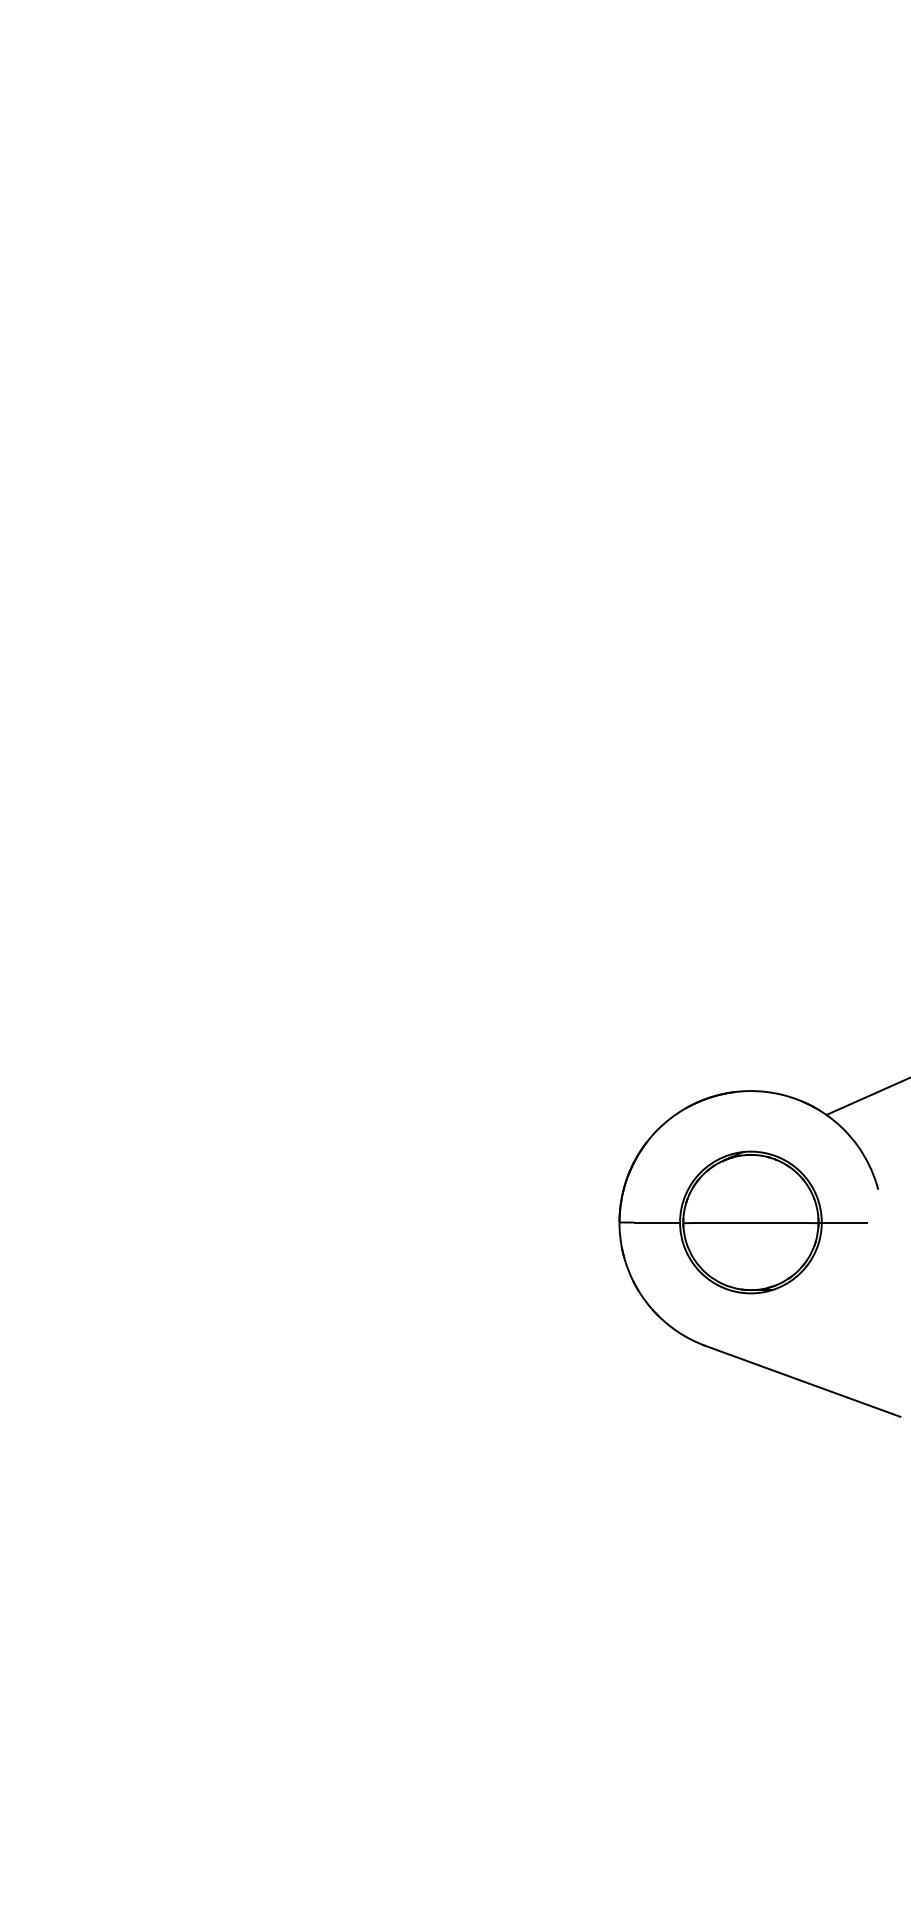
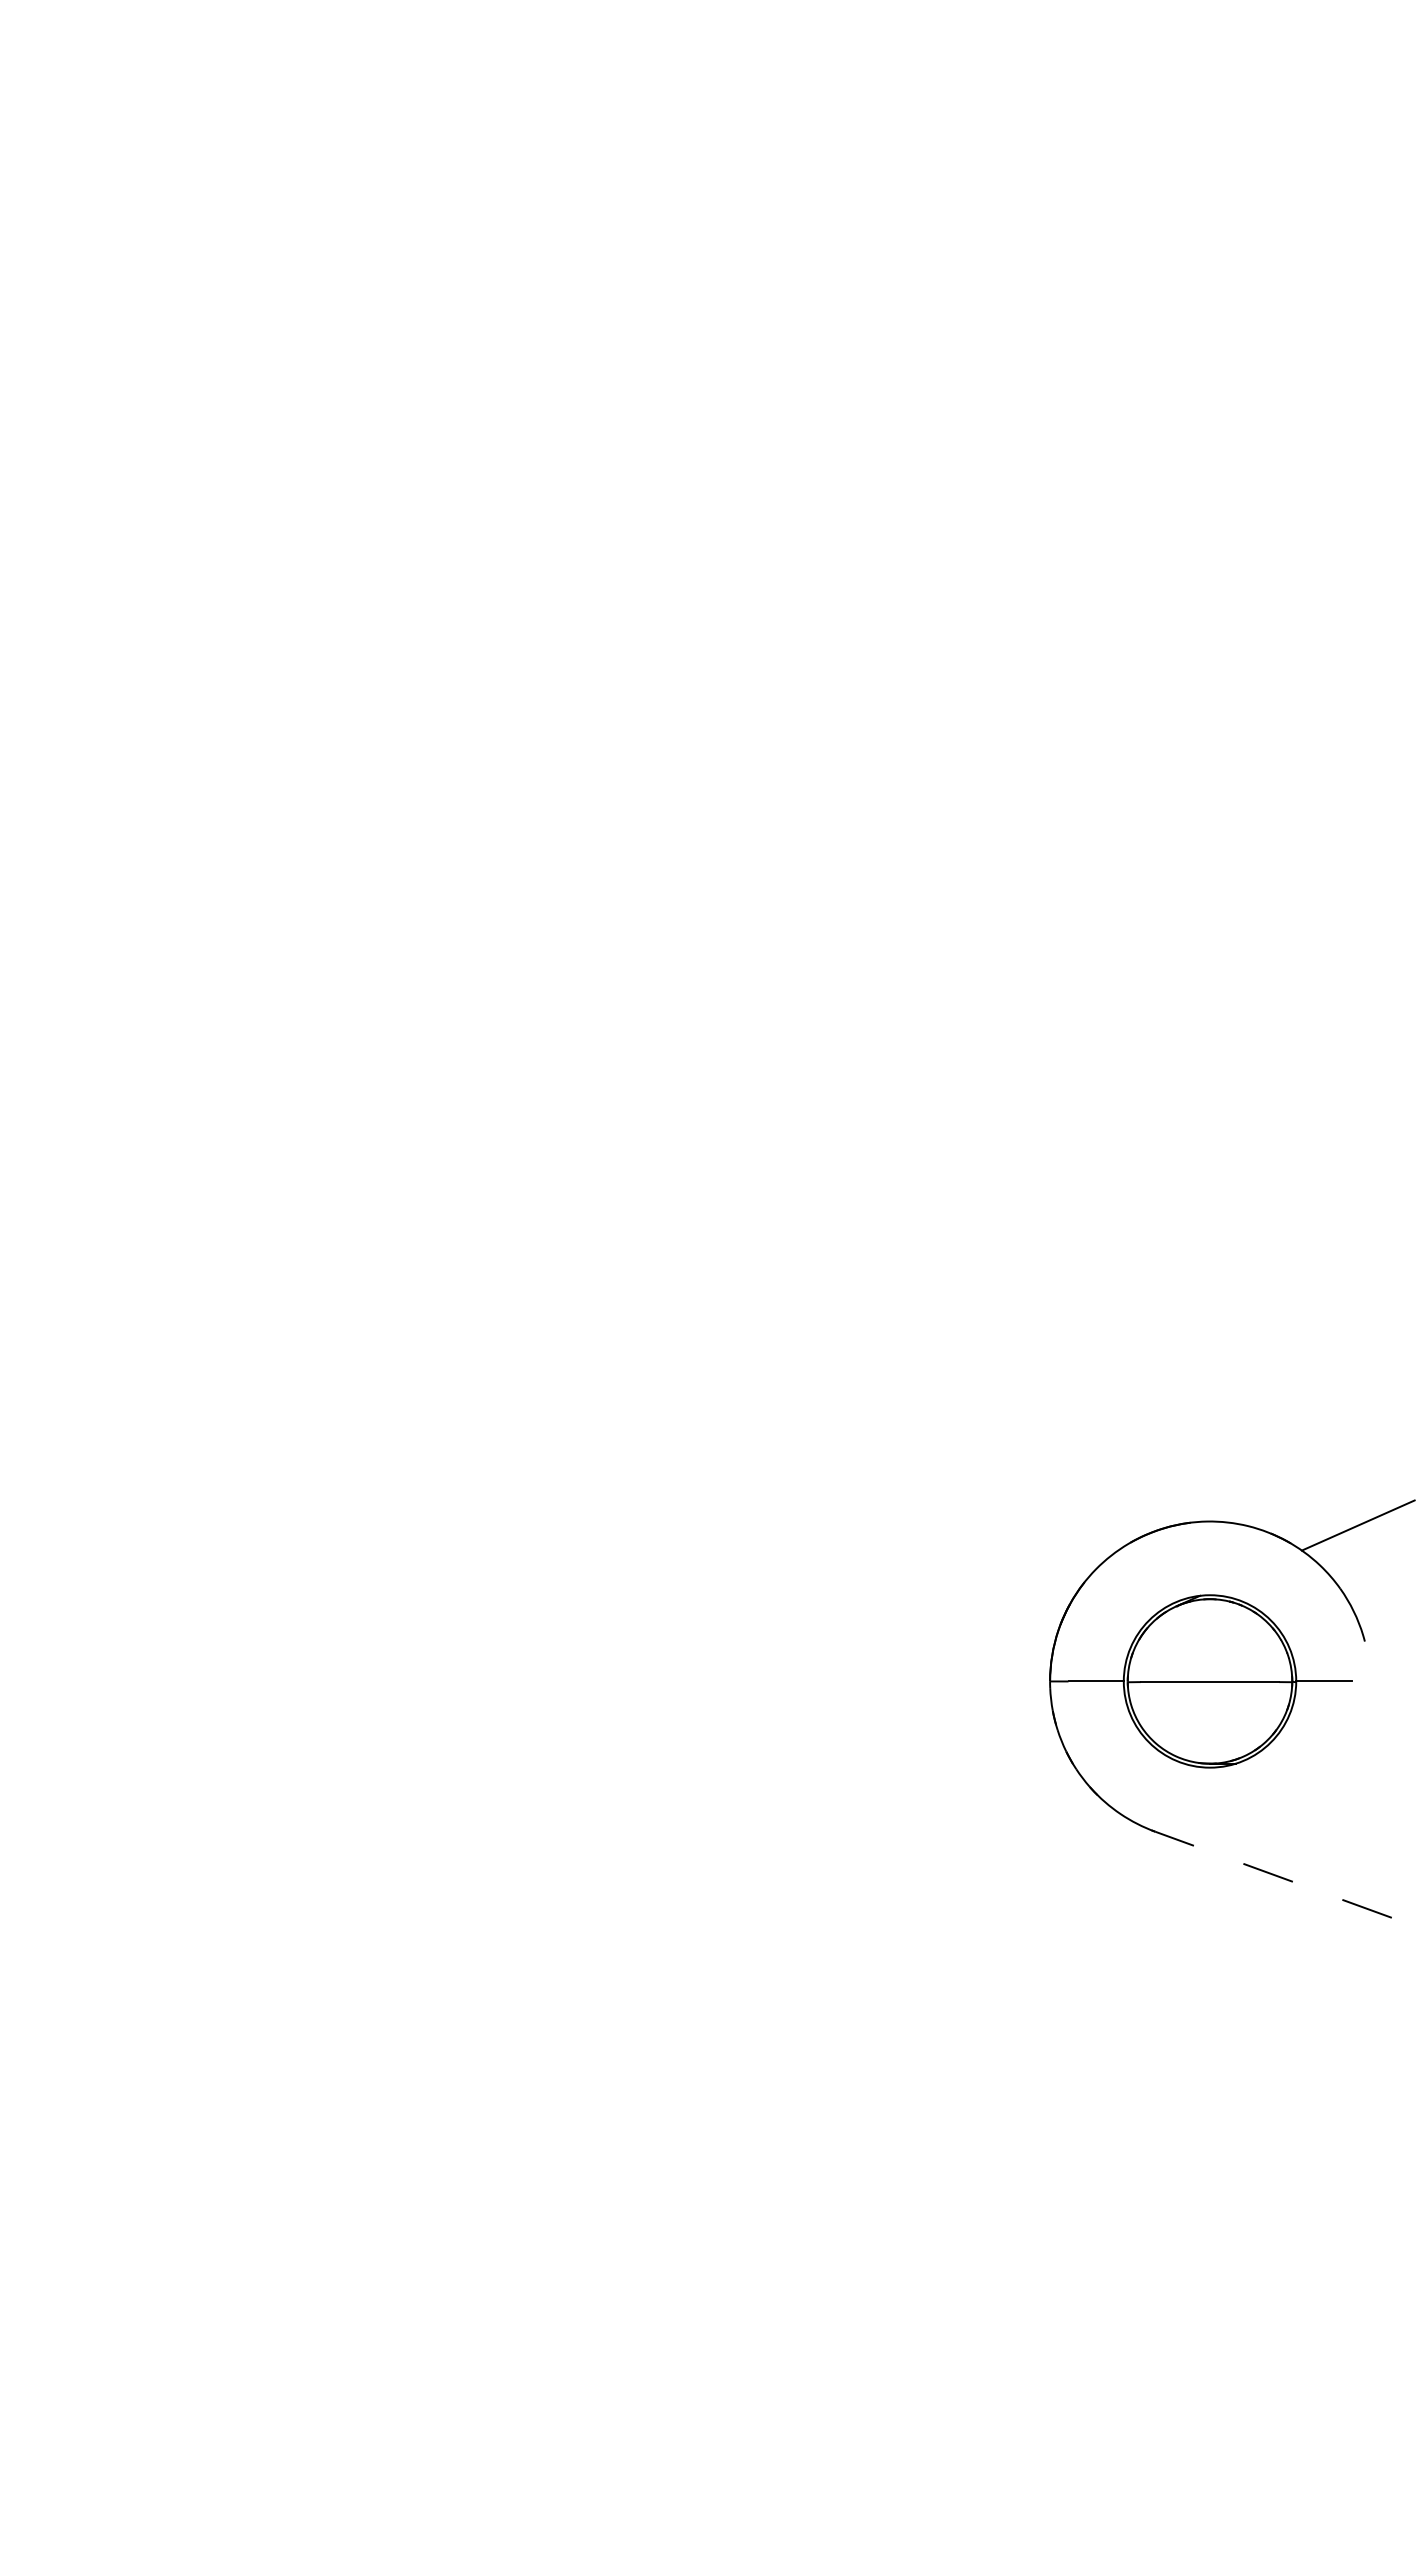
line: (803, 1381) -> (1273, 1874), solid -> dashed

